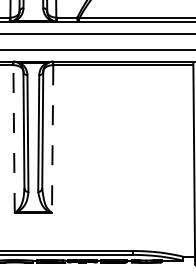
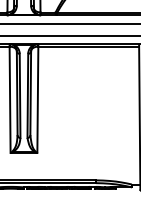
line: (14, 139) -> (10, 100), dashed -> solid
line: (52, 139) -> (37, 100), dashed -> solid

